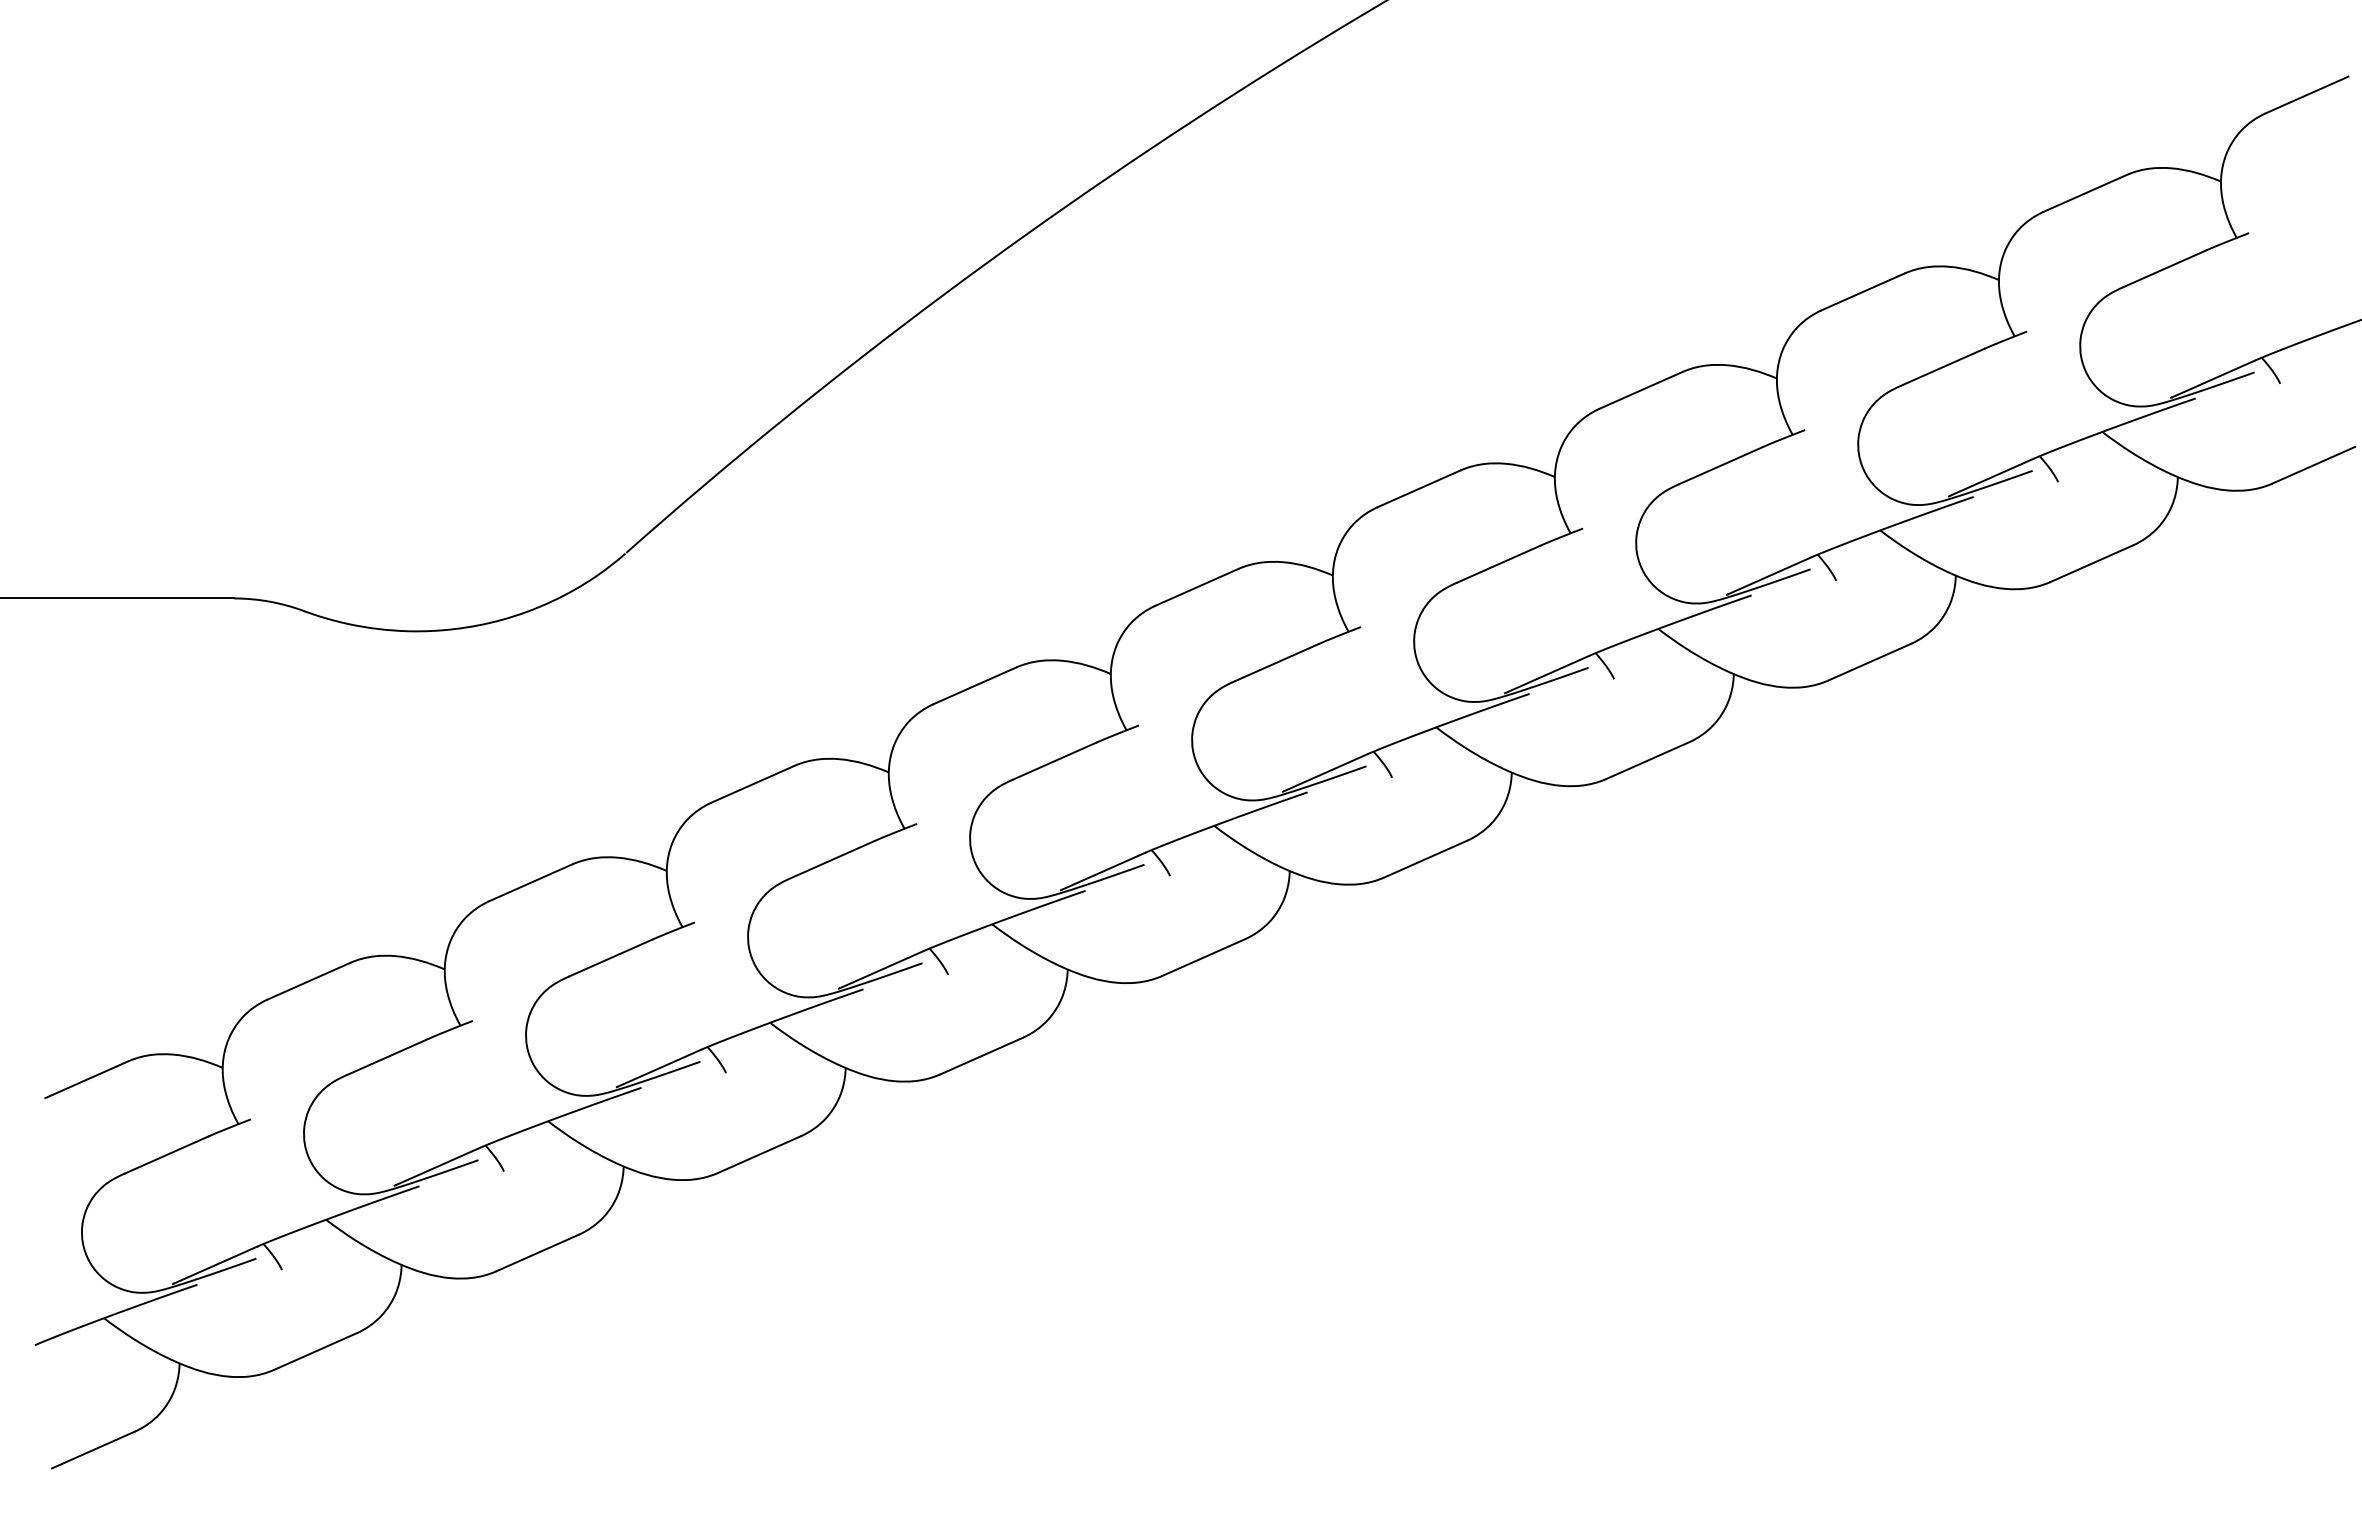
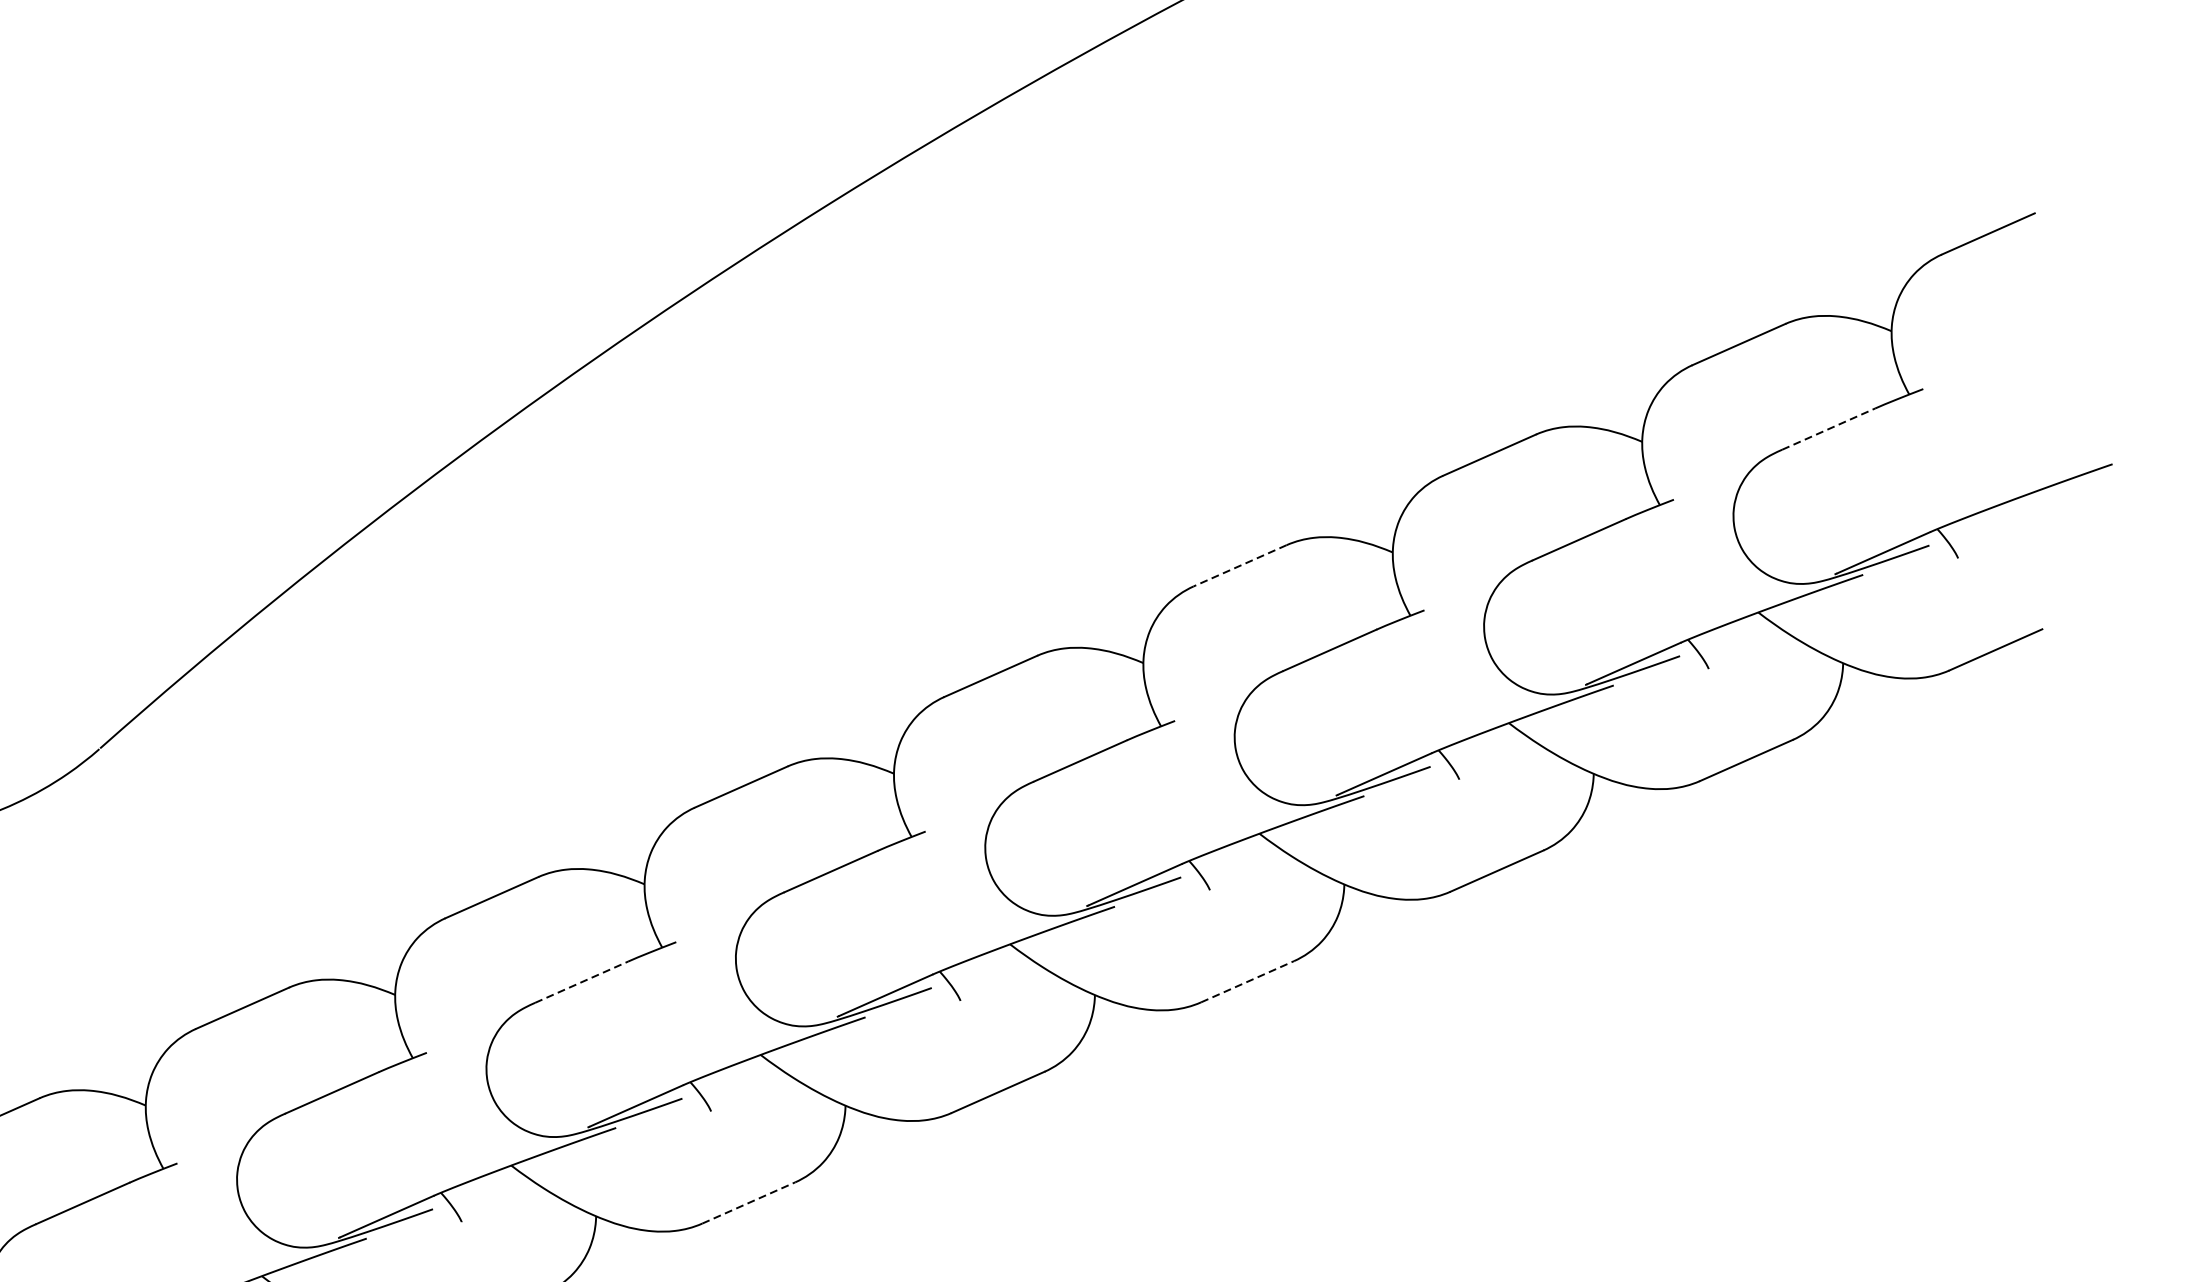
line: (2165, 268) -> (1829, 428), solid -> dashed
line: (1640, 390) -> (1239, 565), solid -> dashed
line: (1055, 760) -> (582, 981), solid -> dashed
line: (1648, 760) -> (1248, 981), solid -> dashed
line: (1204, 957) -> (749, 1202), solid -> dashed

